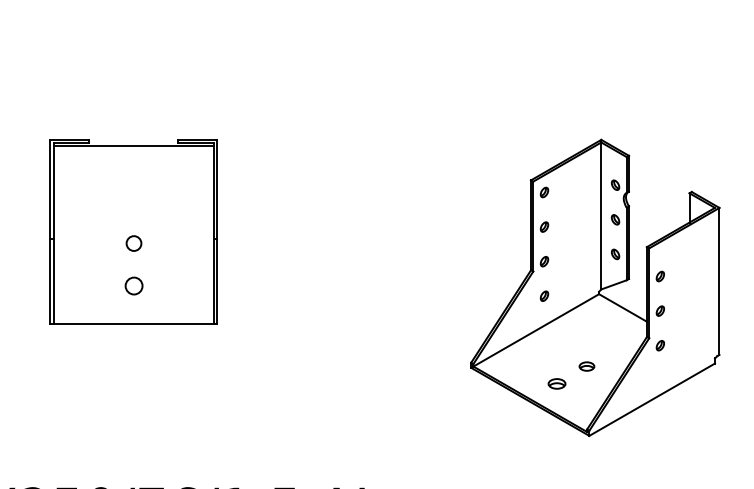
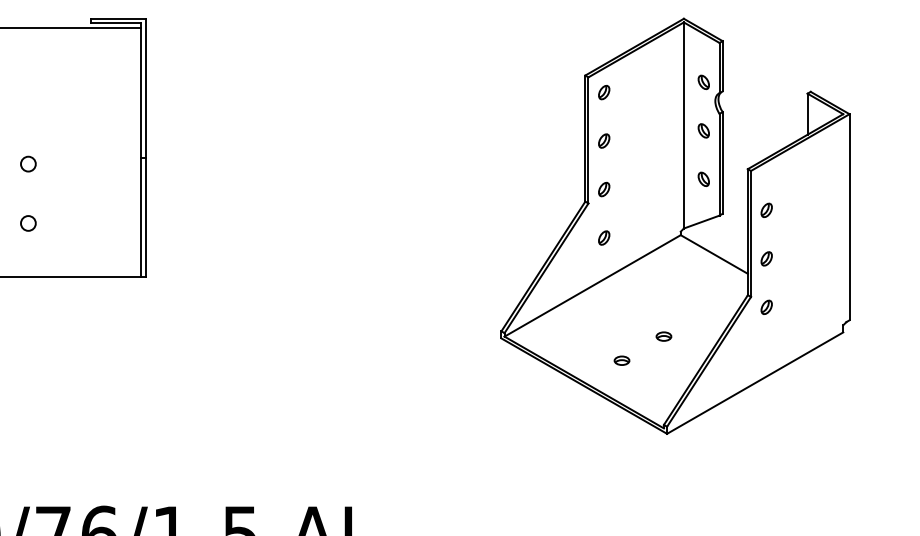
circle: (133, 243) -> (27, 164), size x0.71
circle: (133, 285) -> (27, 222), size x0.62
part: (587, 366) -> (664, 336), size x0.71
part: (557, 383) -> (622, 360), size x0.62

